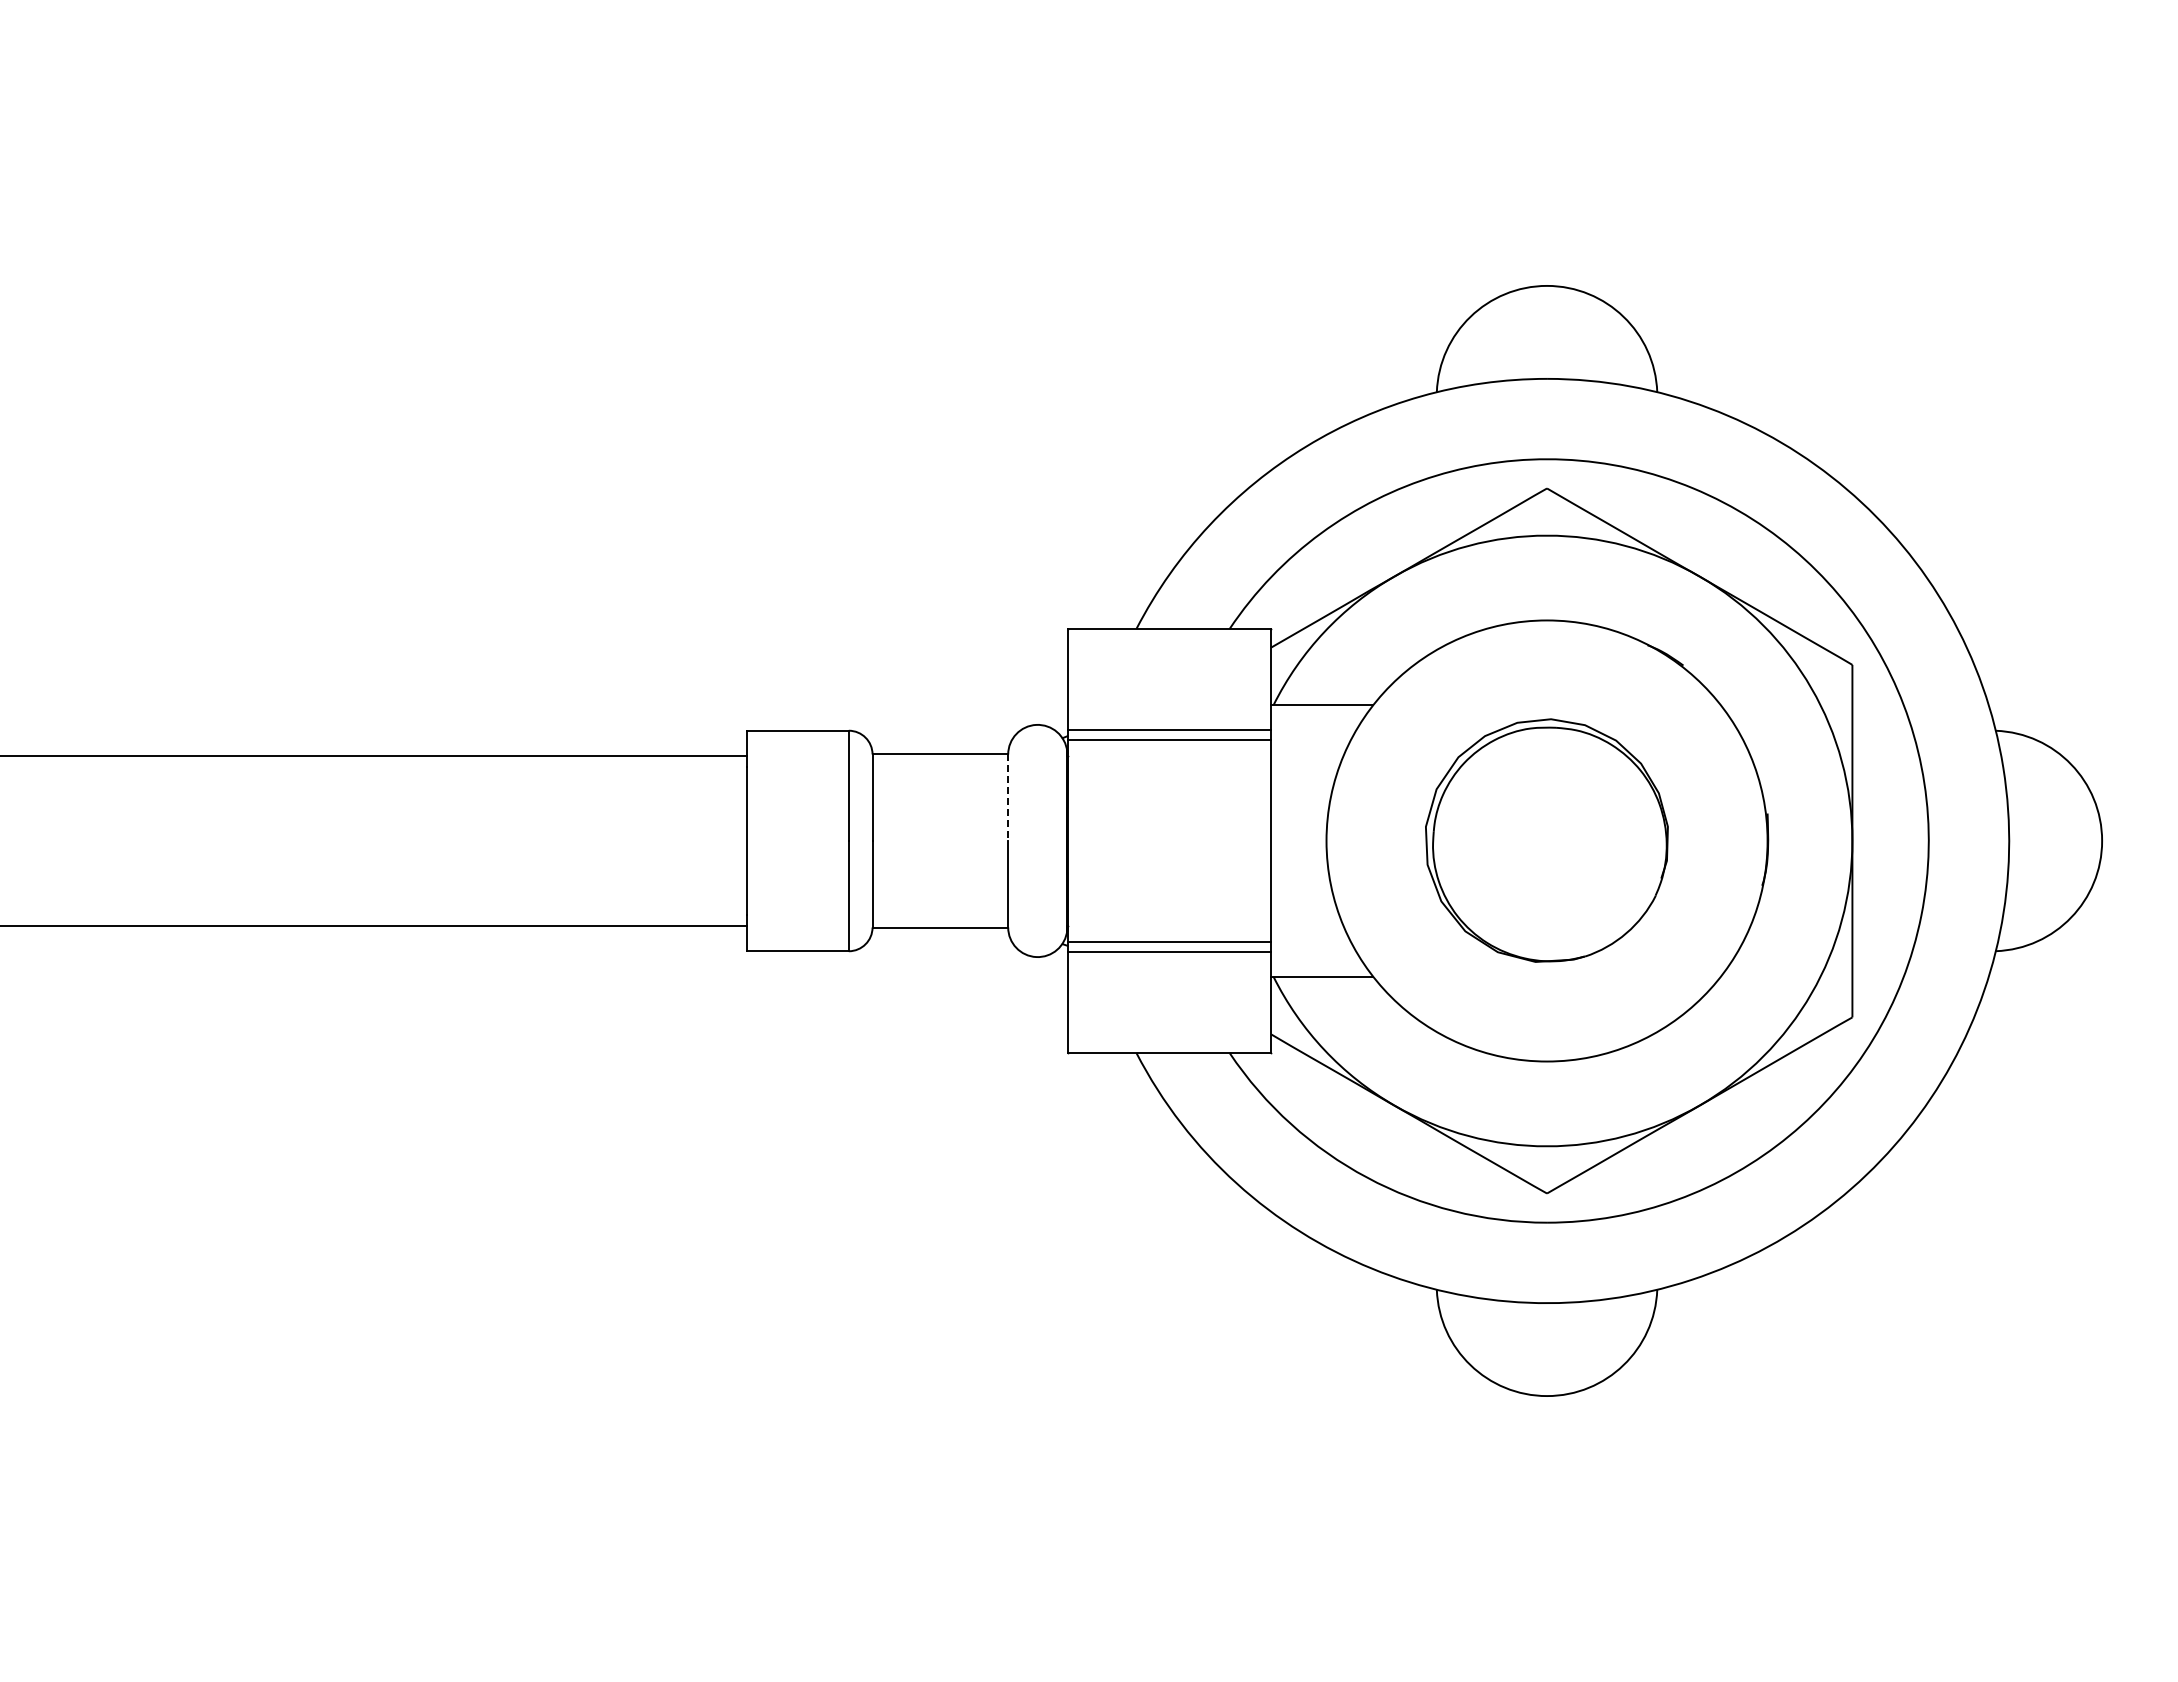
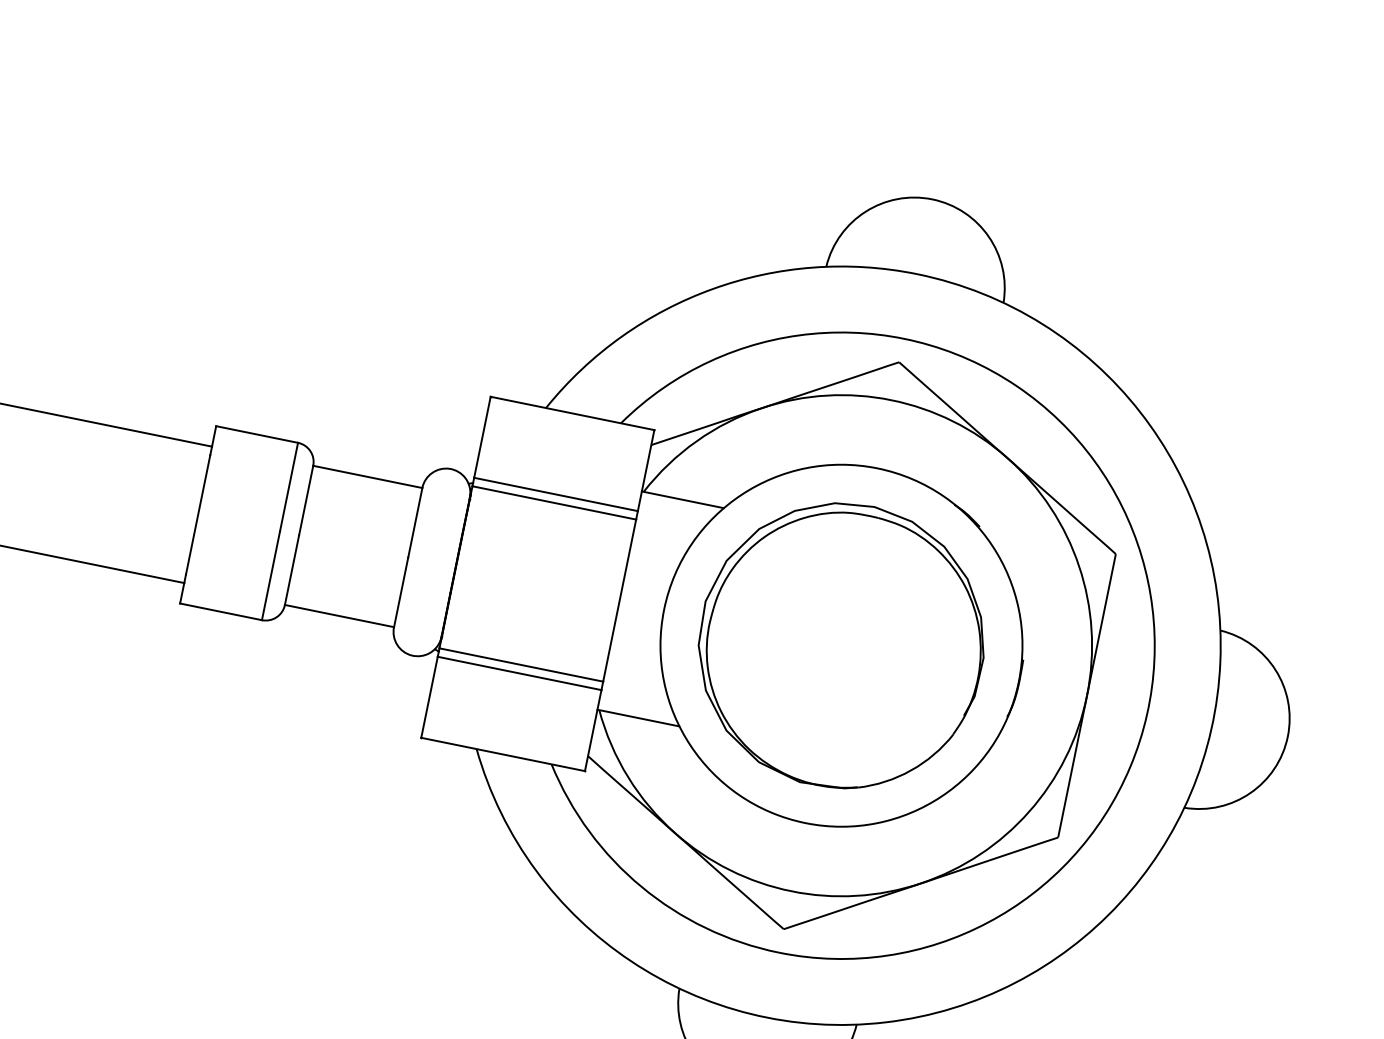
line: (1008, 798) -> (415, 523), dashed -> solid
part: (1546, 840) -> (841, 645), size x1.43

